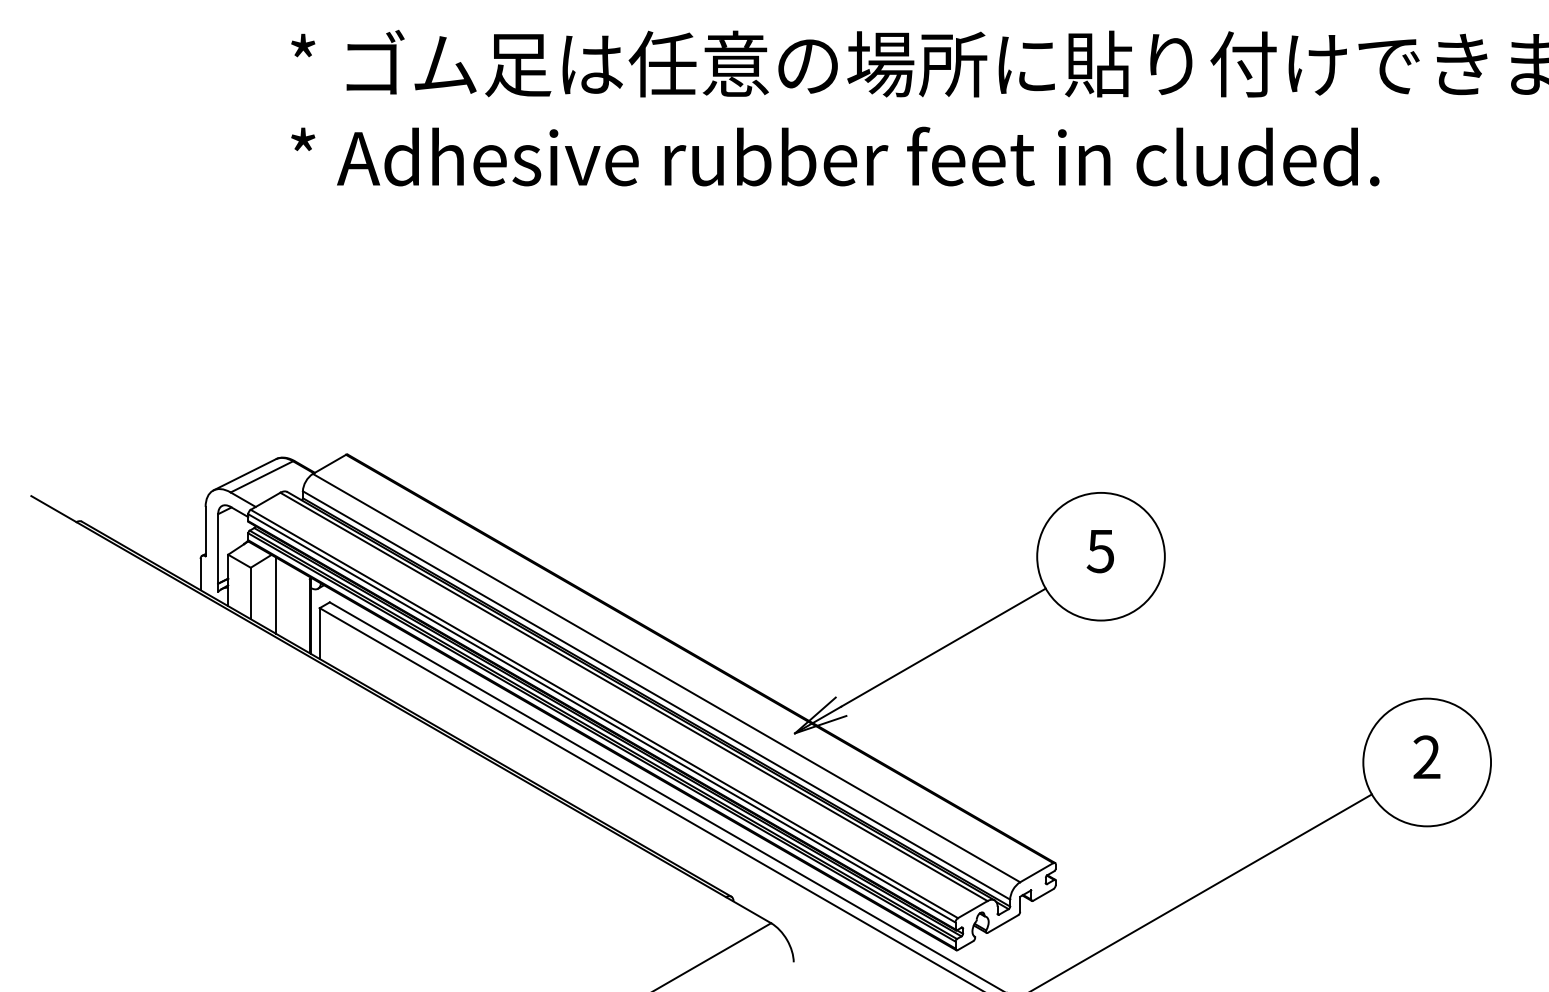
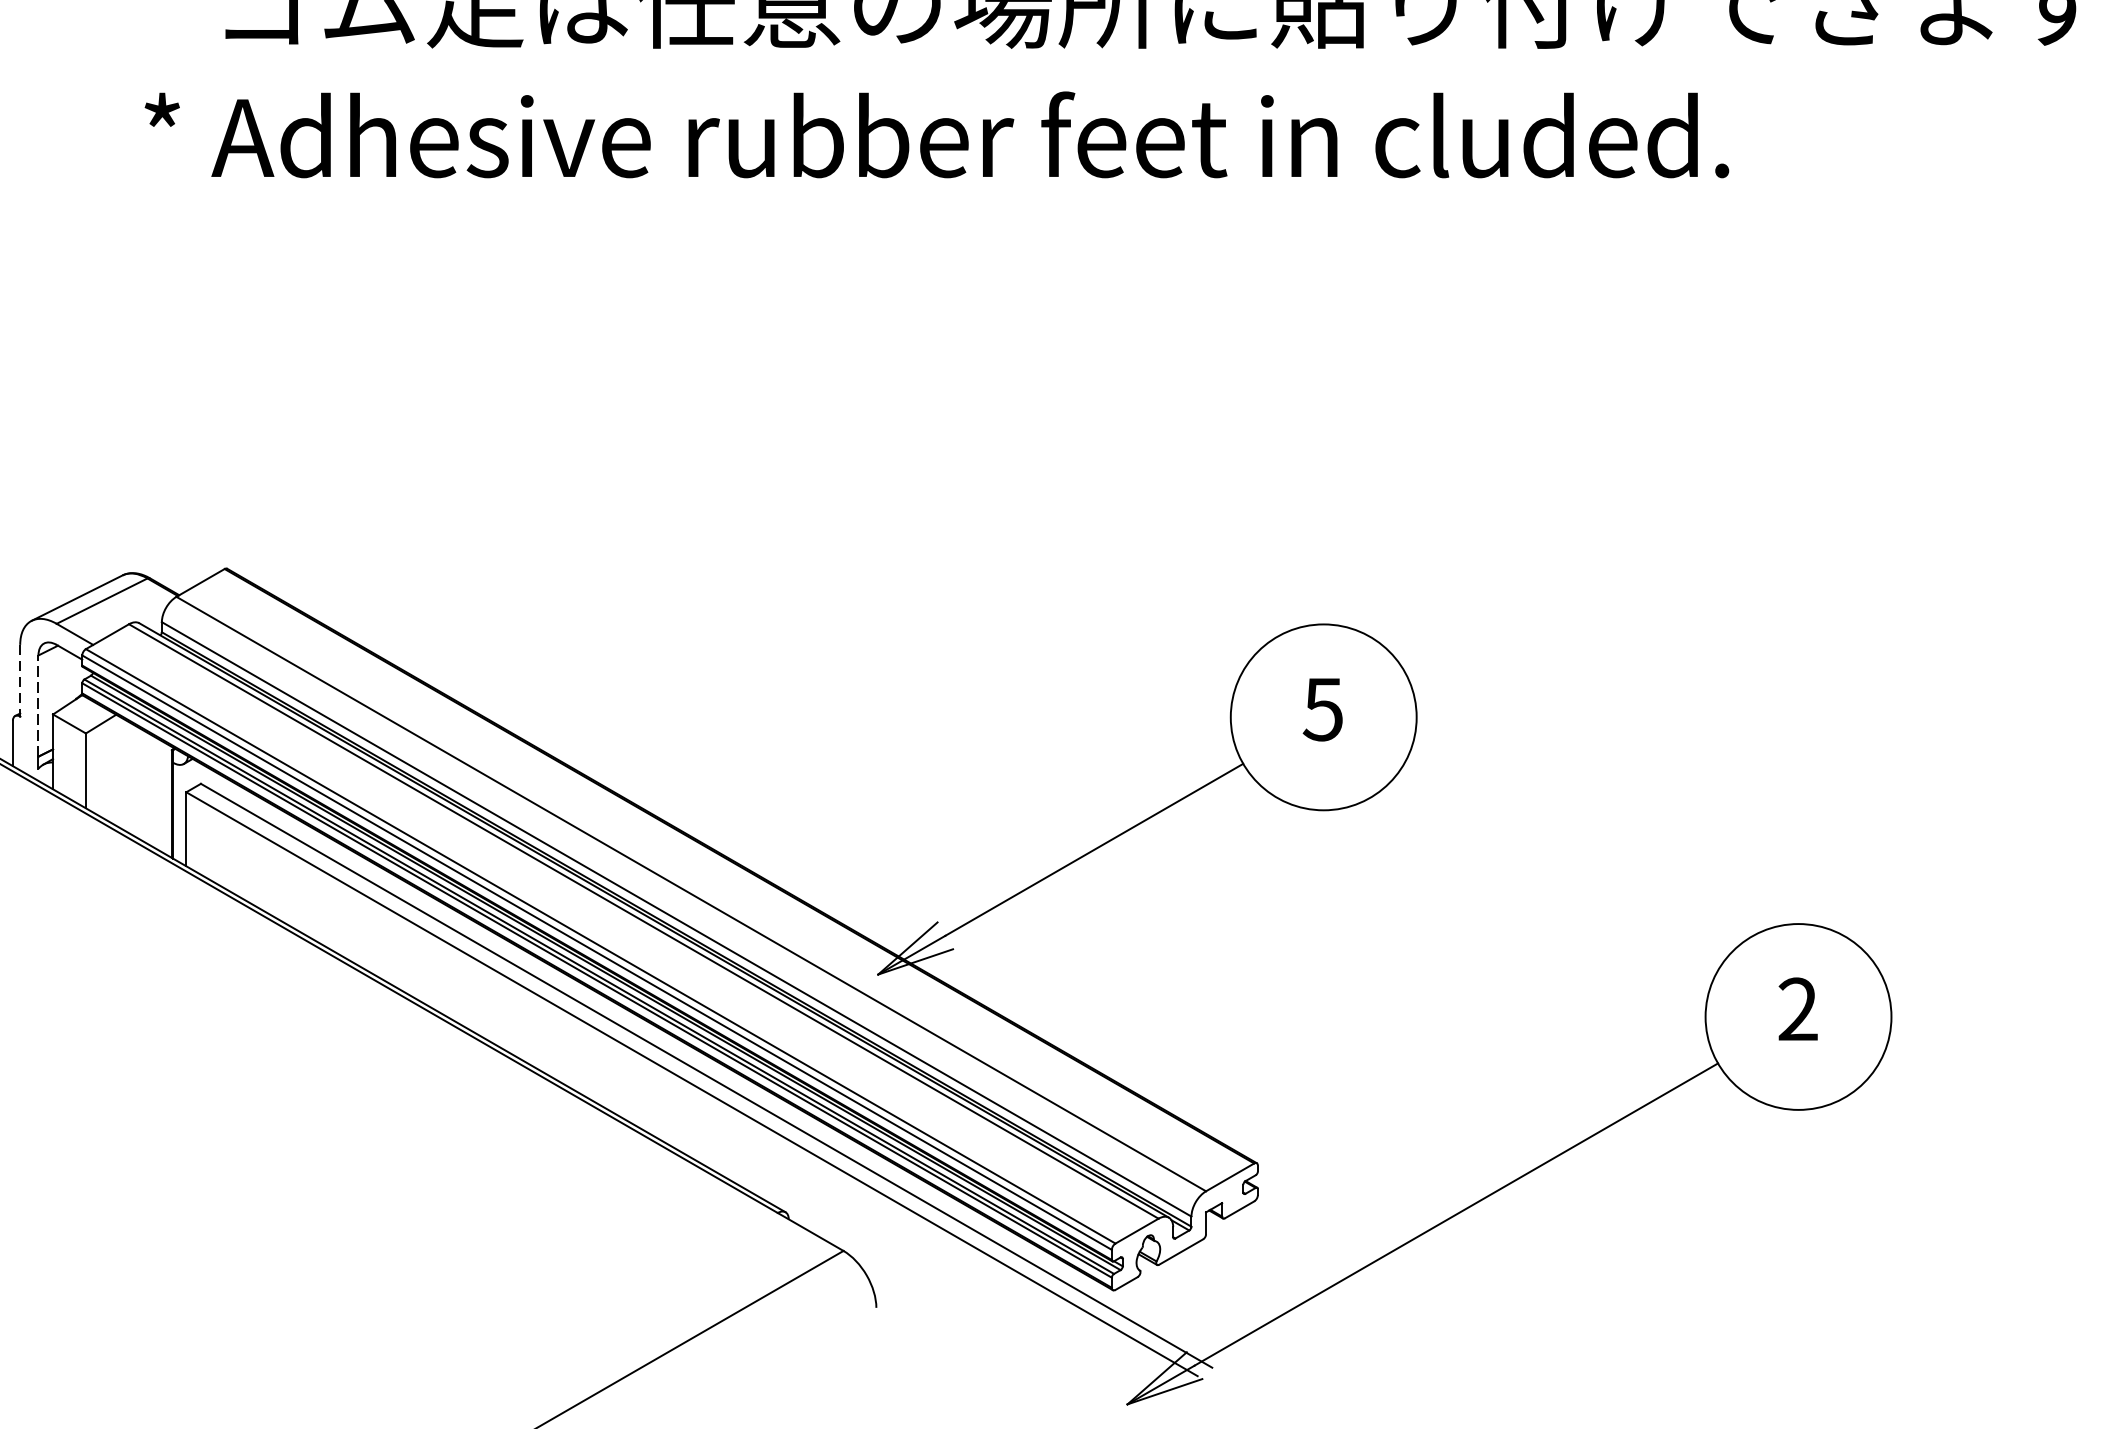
line: (205, 531) -> (20, 680), solid -> dashed
line: (218, 548) -> (38, 705), solid -> dashed
line: (275, 595) -> (121, 773), removed

